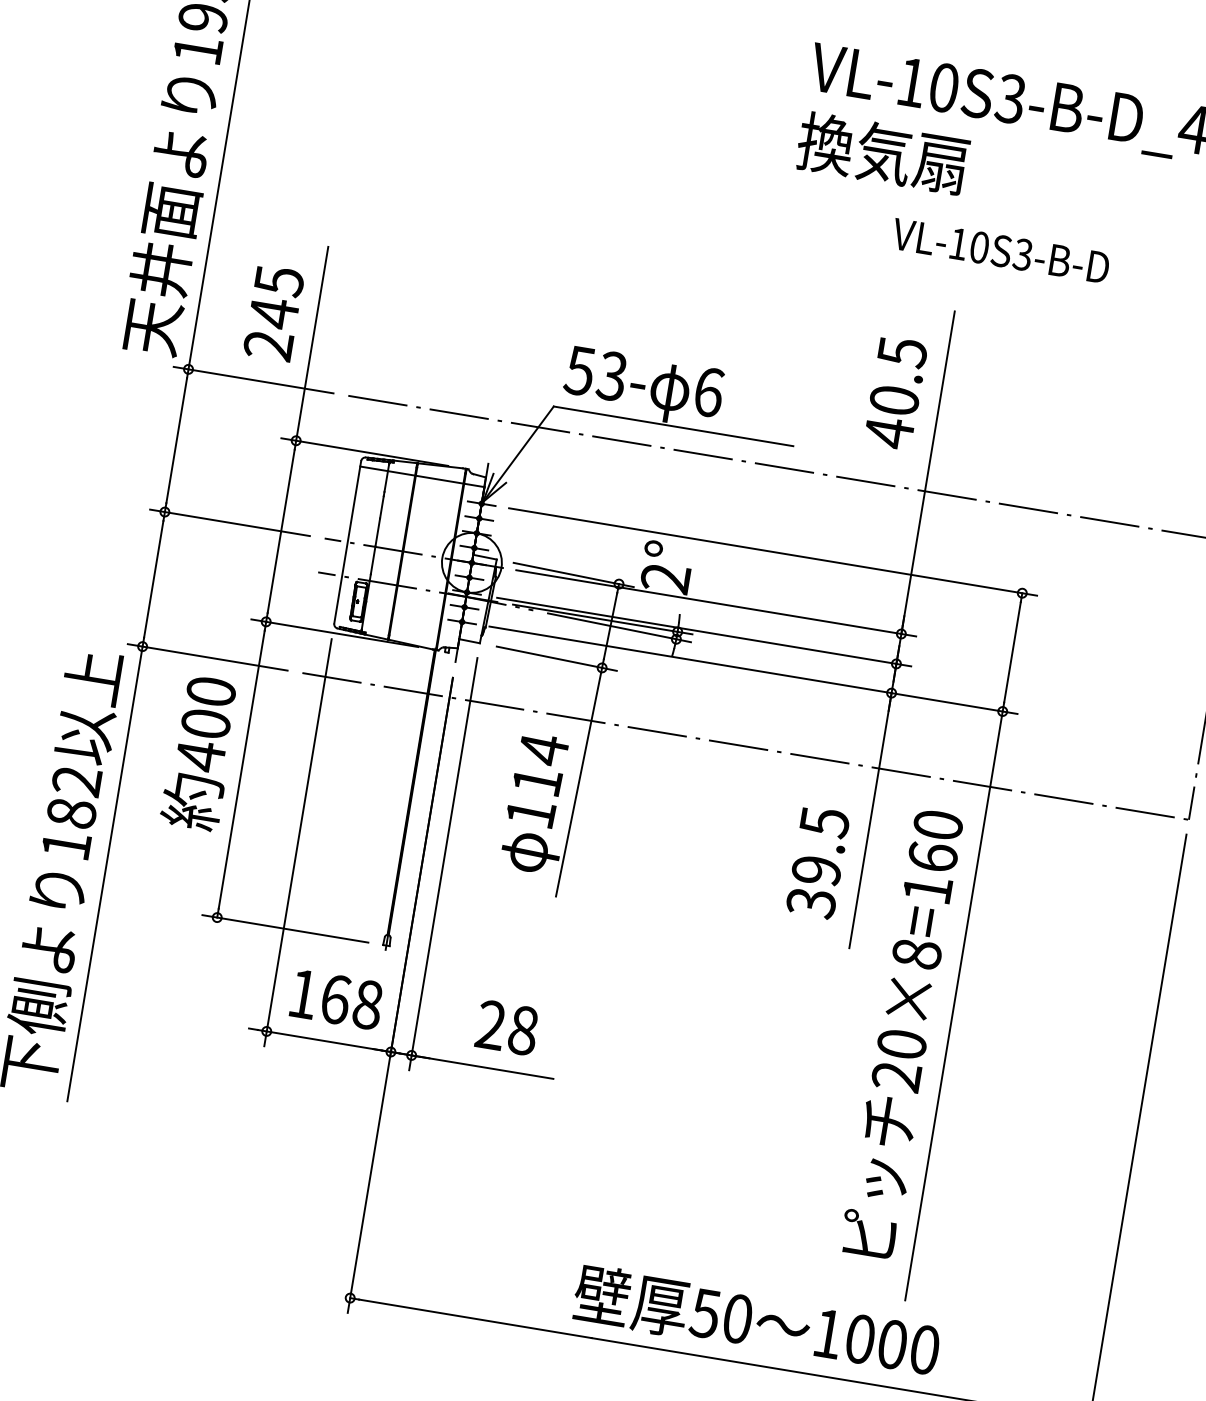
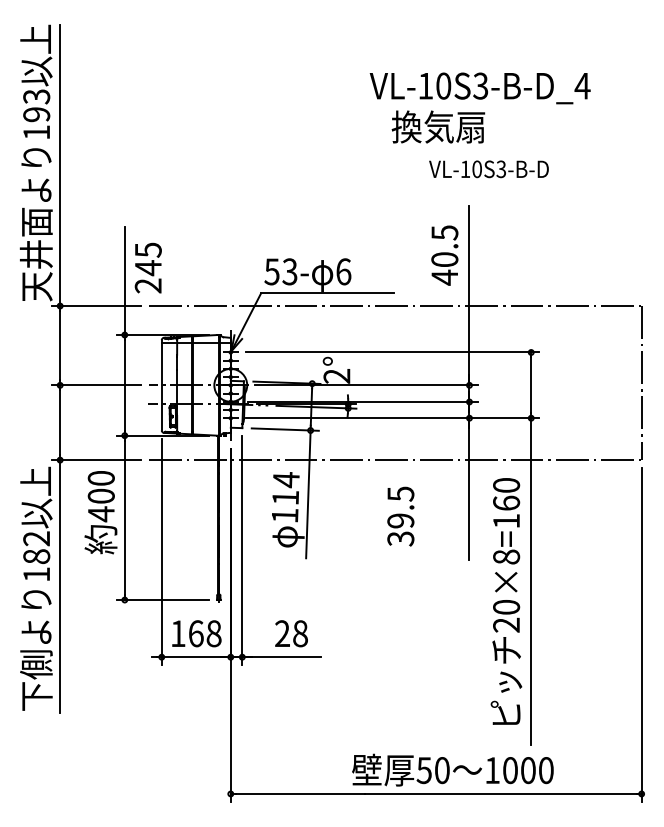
text: (883, 152) -> (438, 126), moved
text: (272, 312) -> (147, 267), moved
text: (817, 862) -> (400, 516), moved

